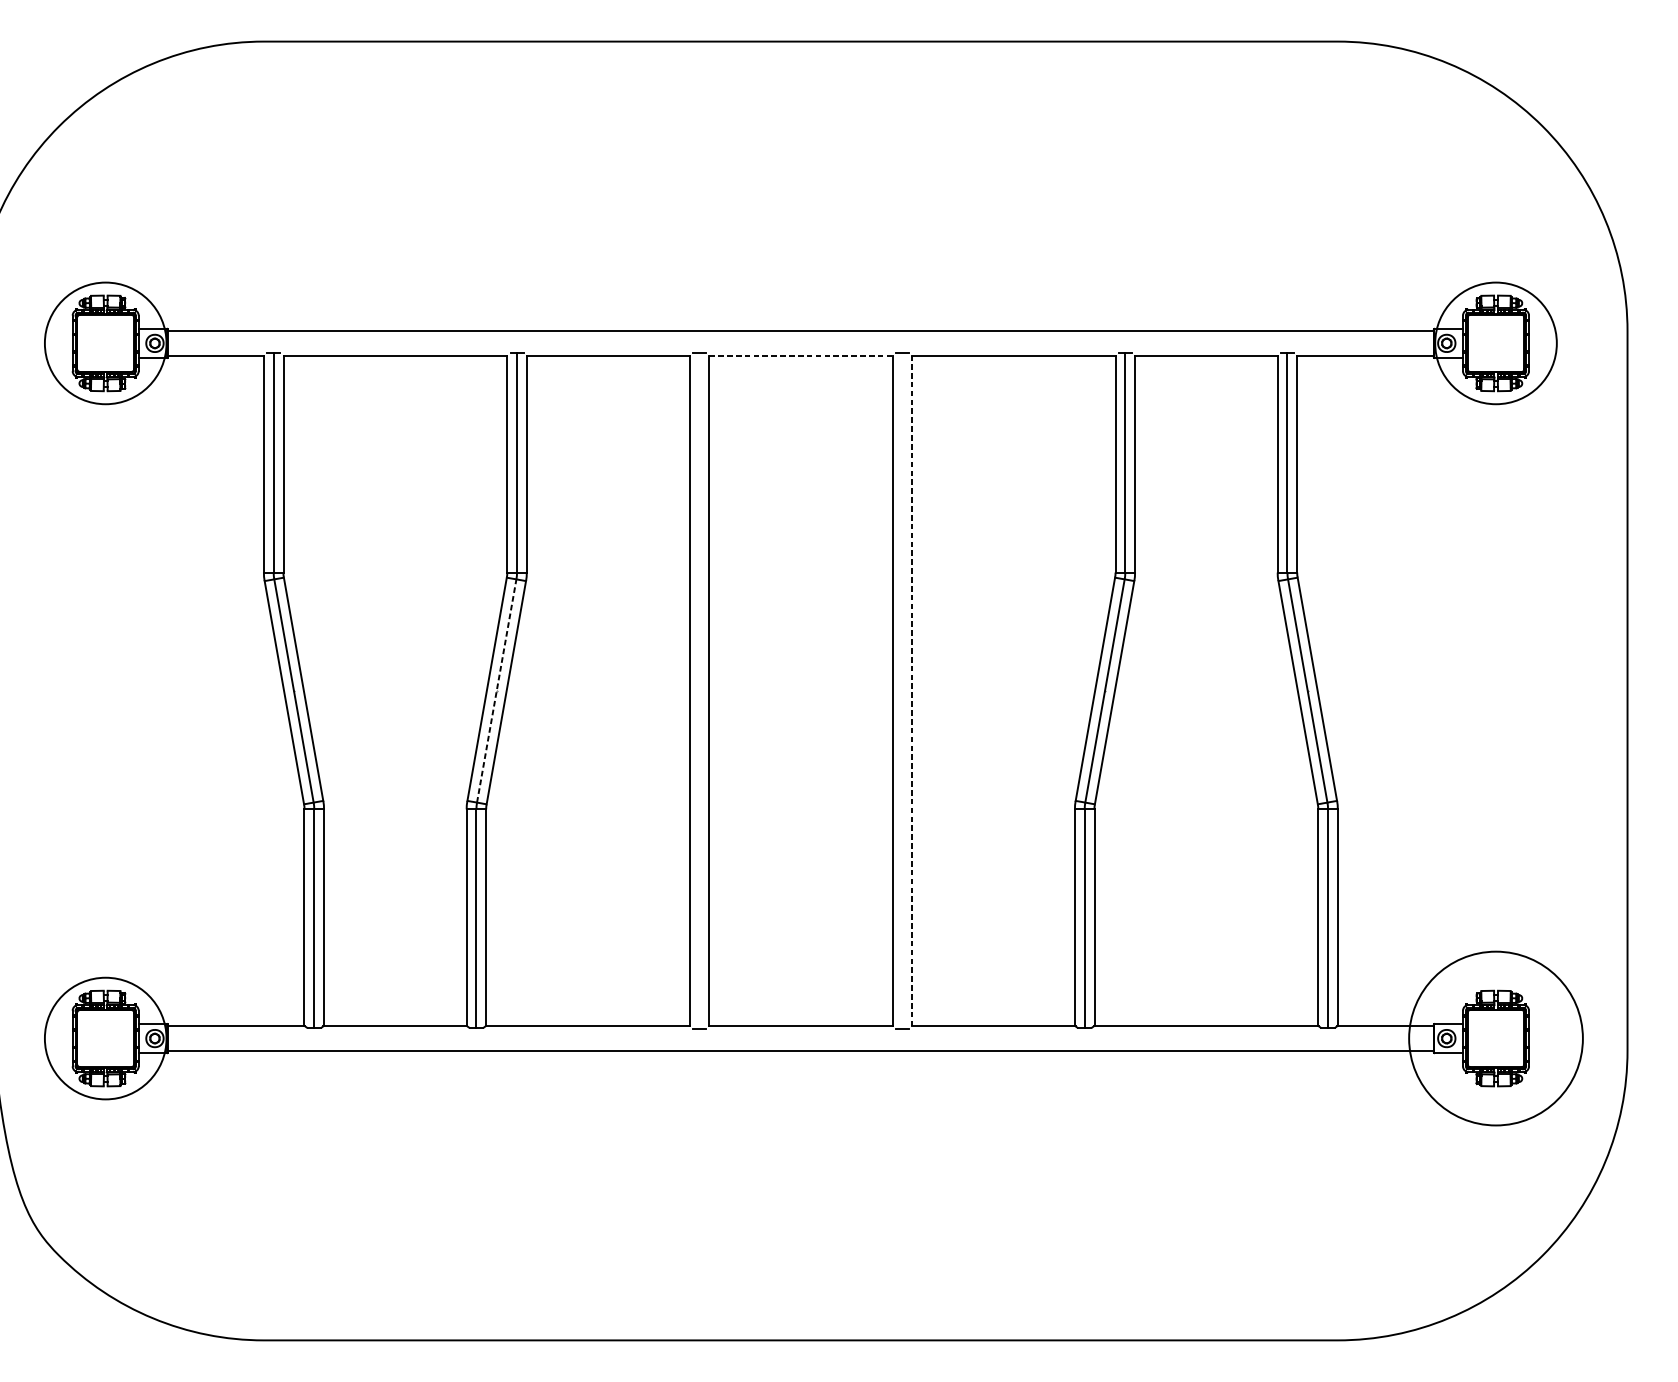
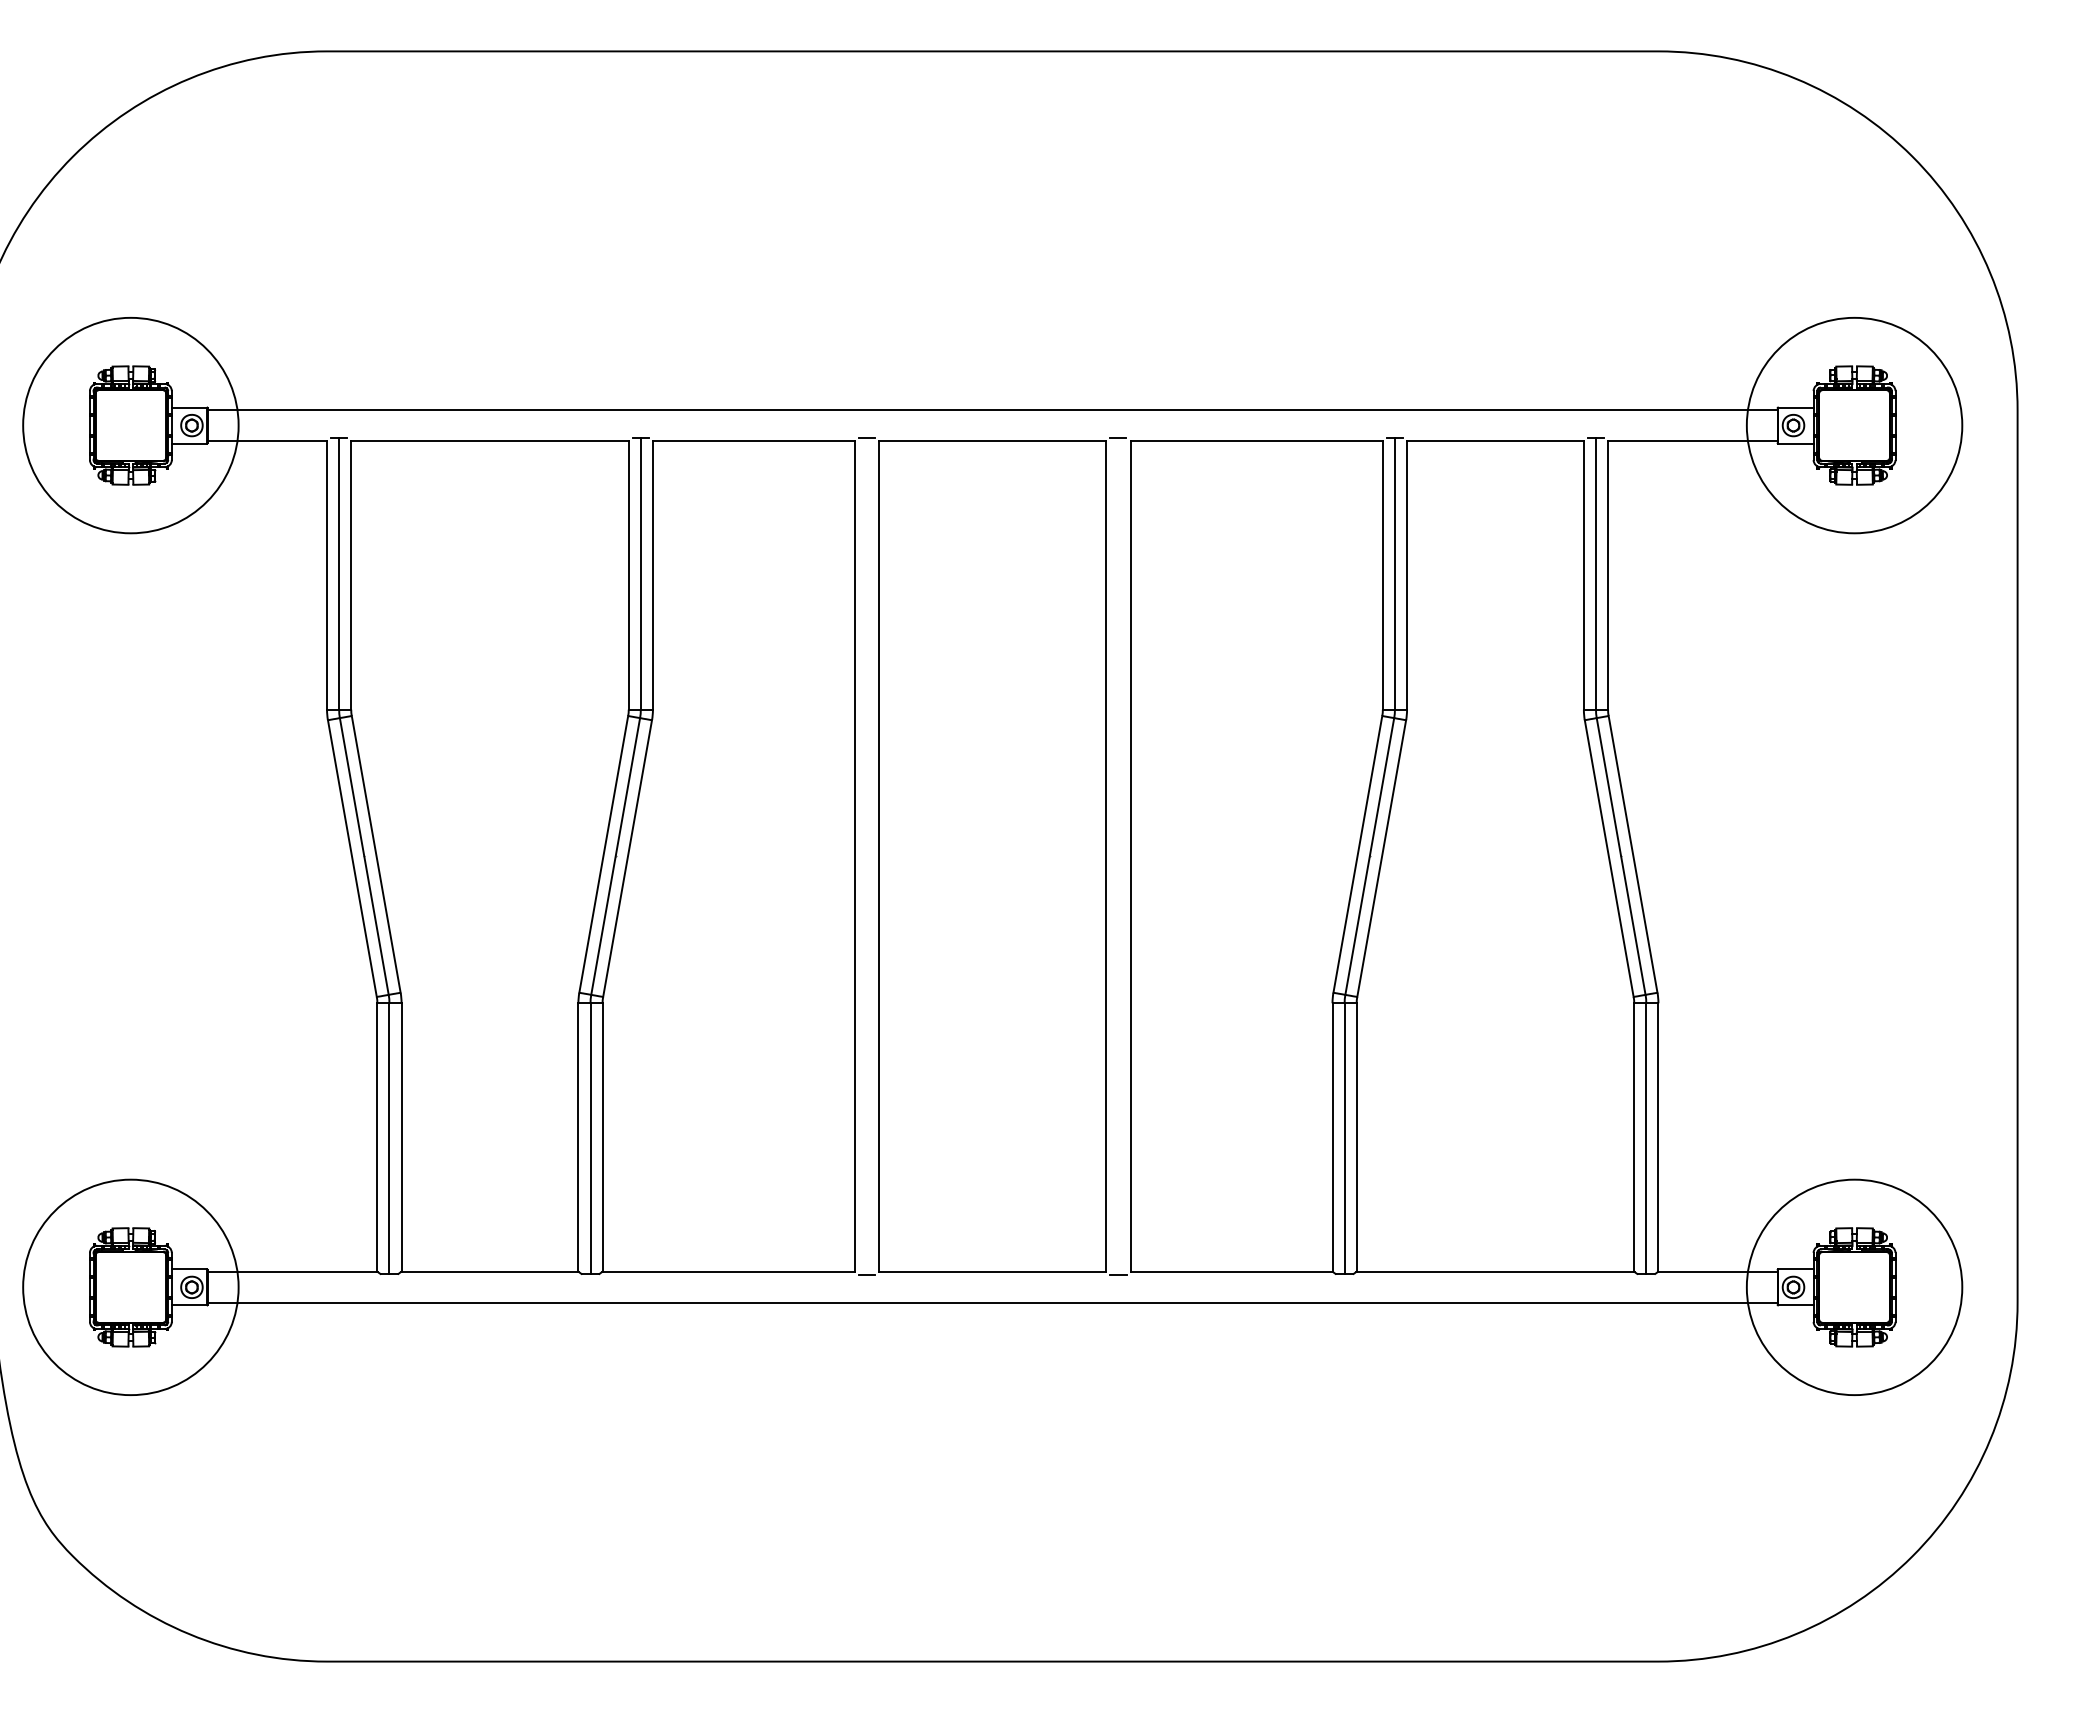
circle: (105, 343) -> (130, 425), size x1.43
circle: (1495, 343) -> (1854, 425), size x1.43
line: (800, 355) -> (992, 440), dashed -> solid
line: (496, 691) -> (615, 856), dashed -> solid
line: (911, 691) -> (1130, 856), dashed -> solid
circle: (105, 1038) -> (130, 1287), size x1.43

